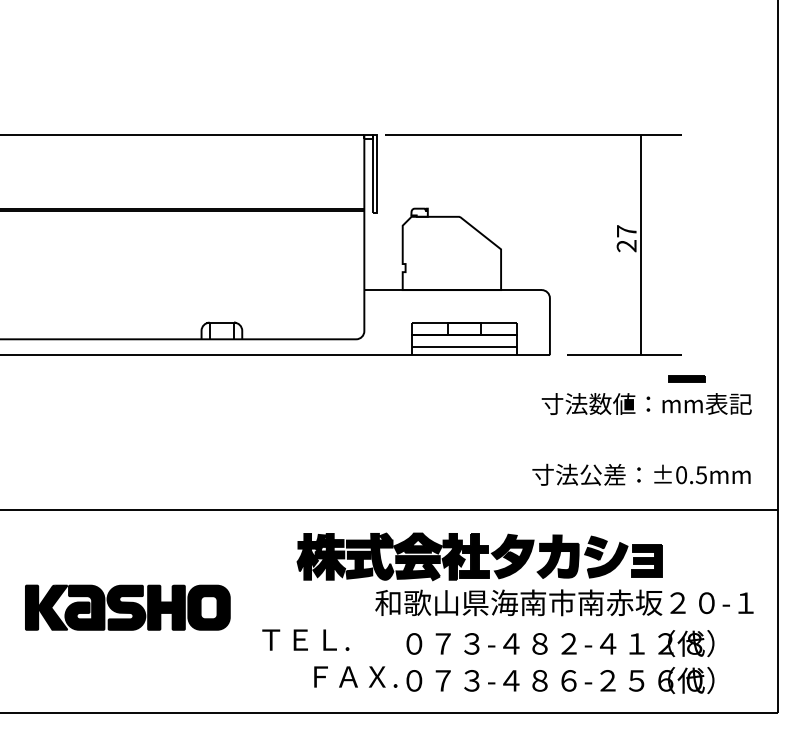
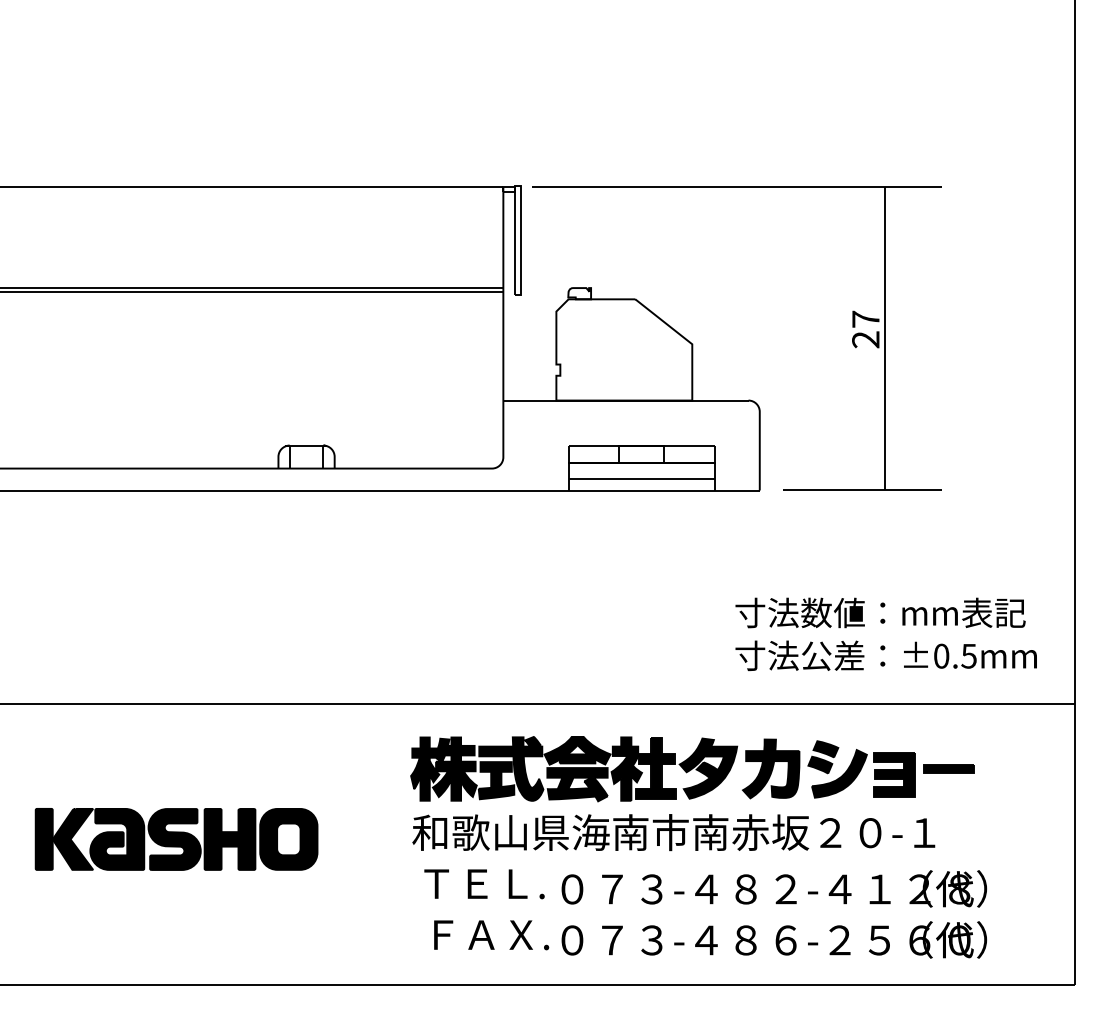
part: (686, 378) -> (948, 768), moved
text: (646, 403) -> (880, 612), moved
text: (564, 602) -> (673, 832), moved
text: (305, 640) -> (484, 884), moved

